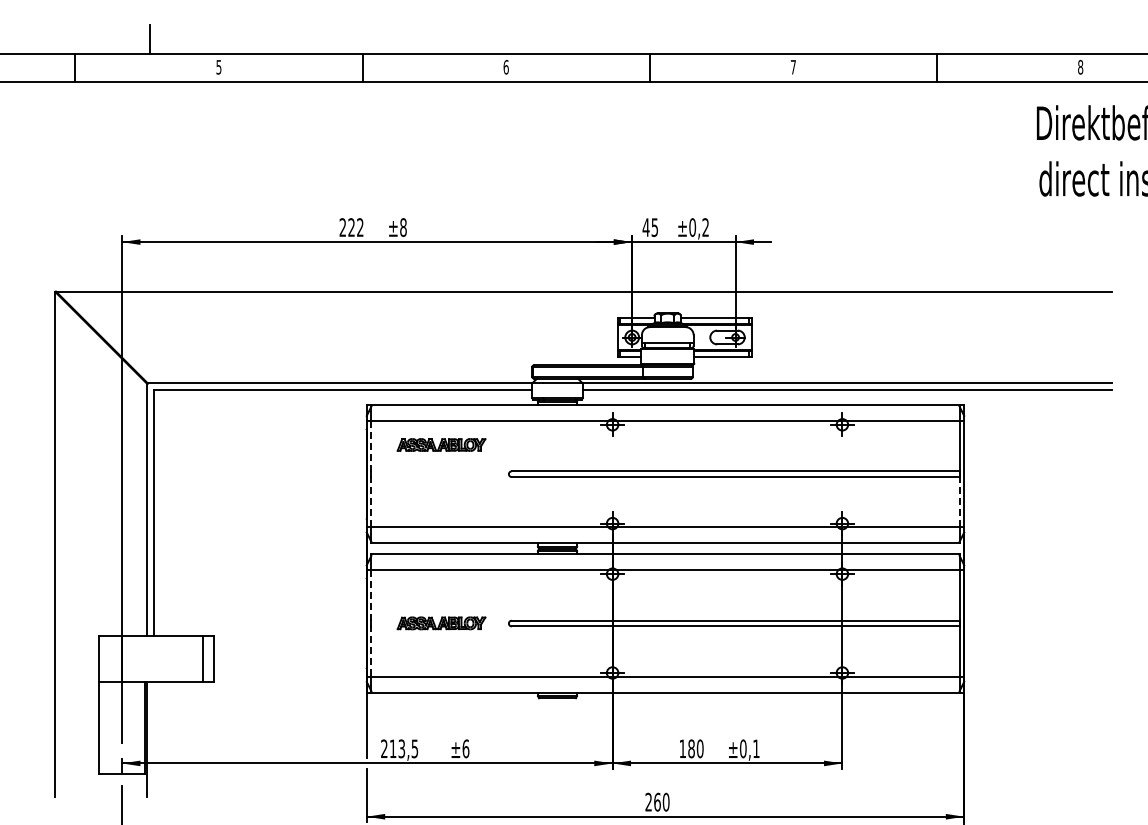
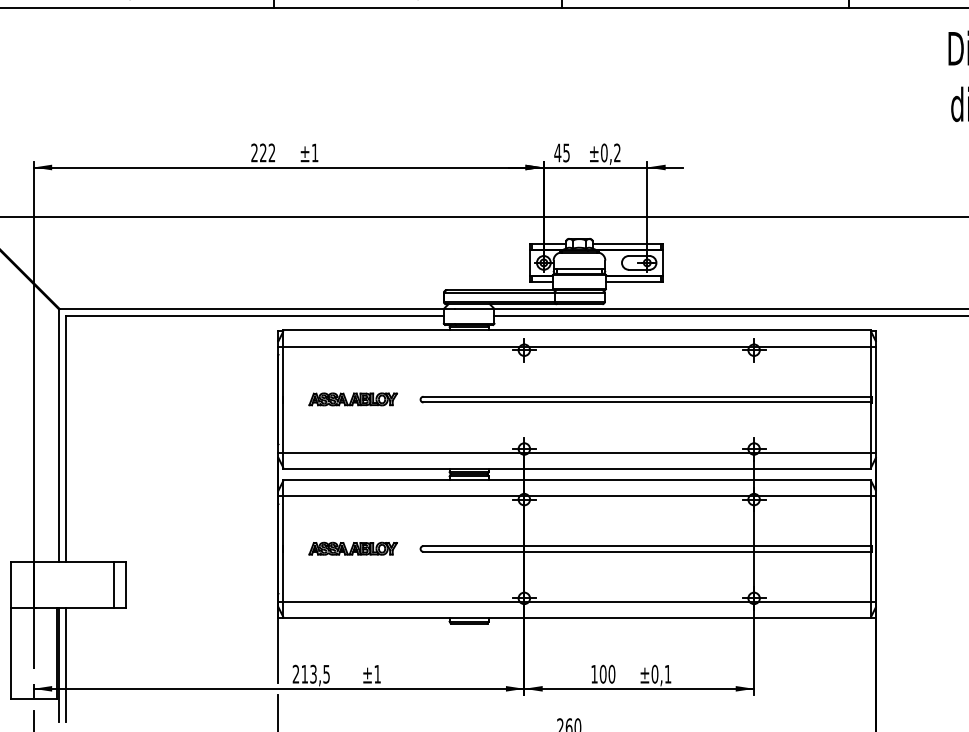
text: (403, 227) -> (315, 152), ±8 -> ±1
part: (441, 444) -> (353, 398), moved
line: (371, 474) -> (283, 399), dashed -> solid
line: (959, 501) -> (871, 426), dashed -> solid
line: (371, 624) -> (283, 549), dashed -> solid
line: (154, 739) -> (66, 664), added
text: (465, 748) -> (377, 673), ±6 -> ±1
text: (691, 748) -> (603, 673), 180 -> 100

